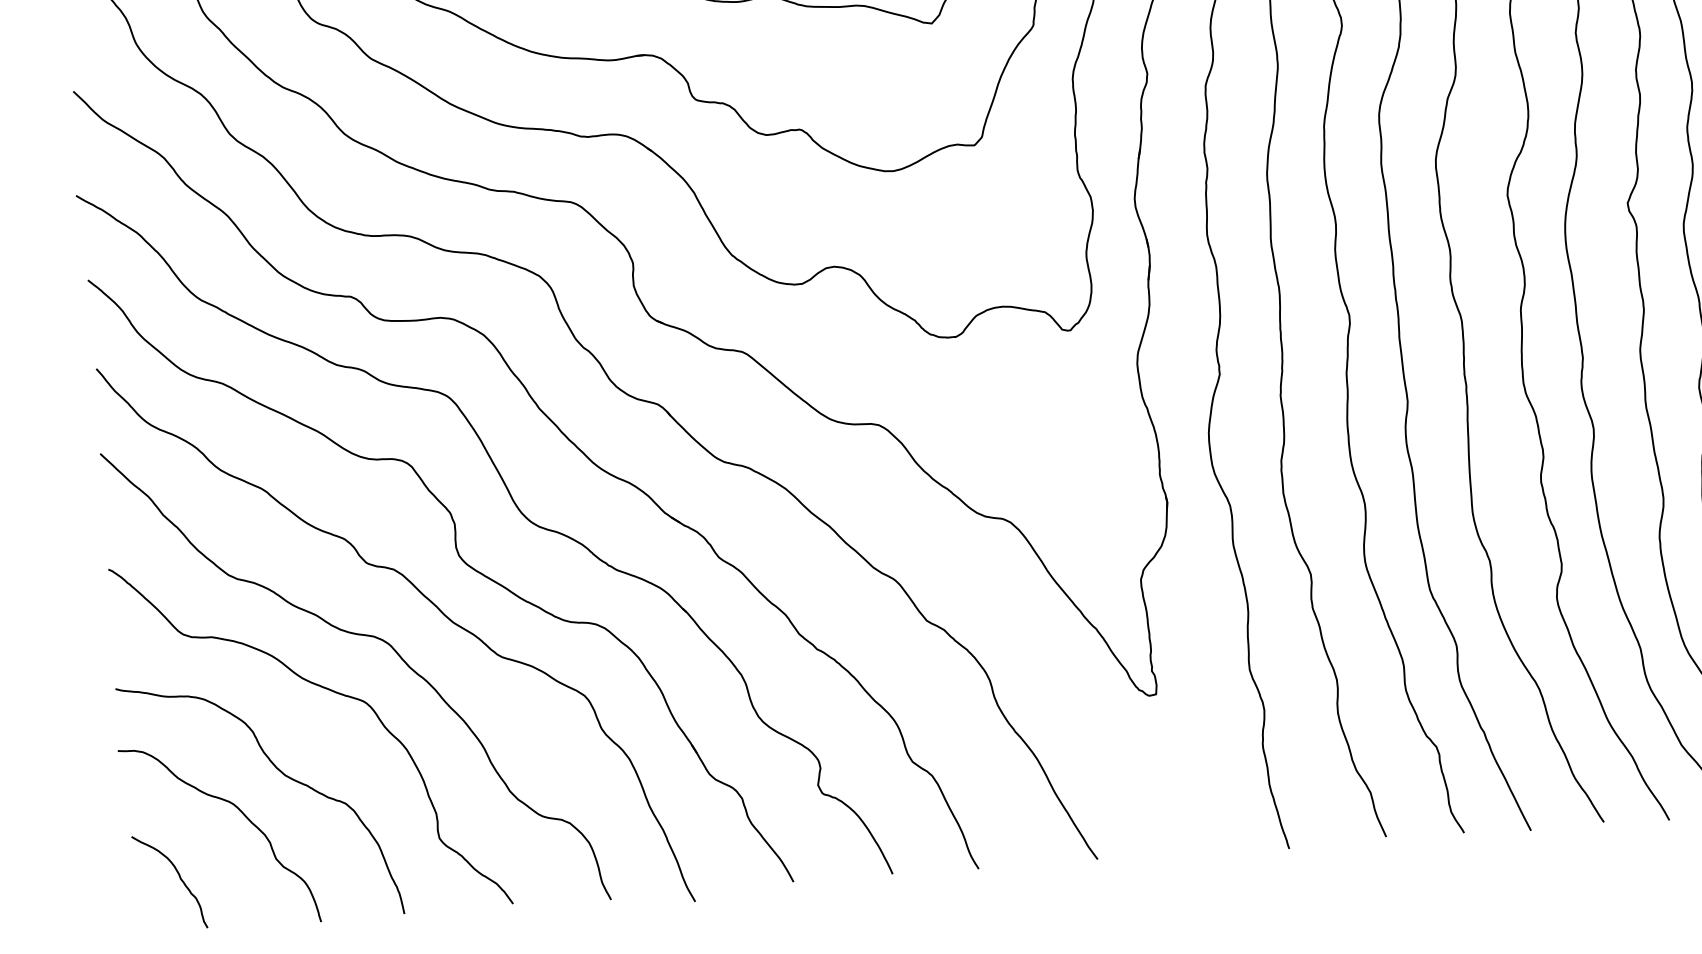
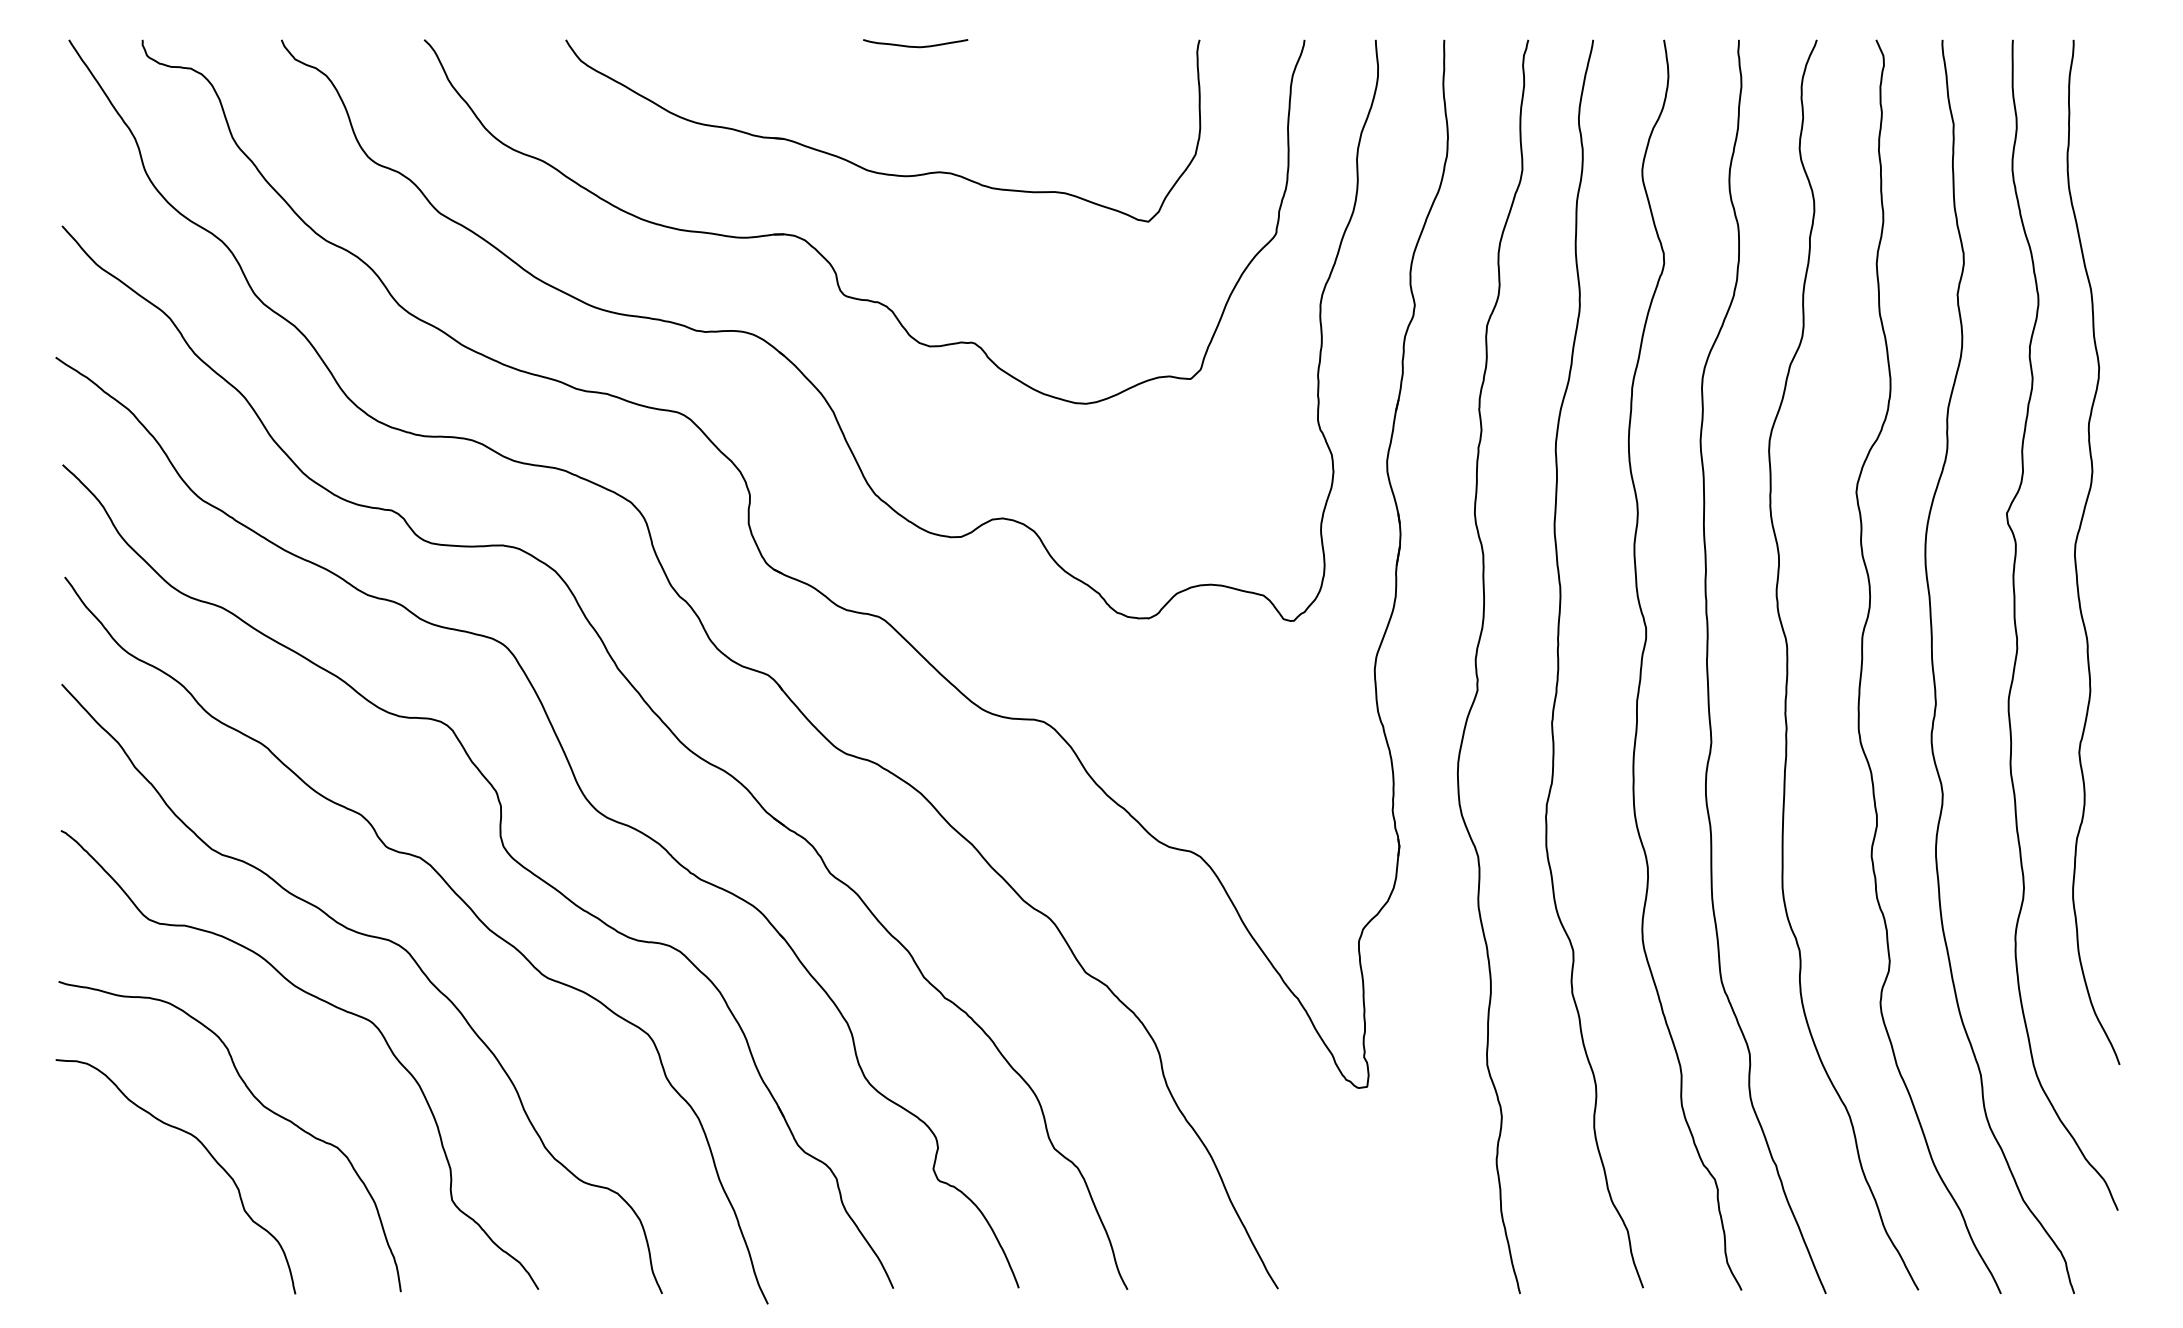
curve: (179, 878) -> (121, 1226), removed

